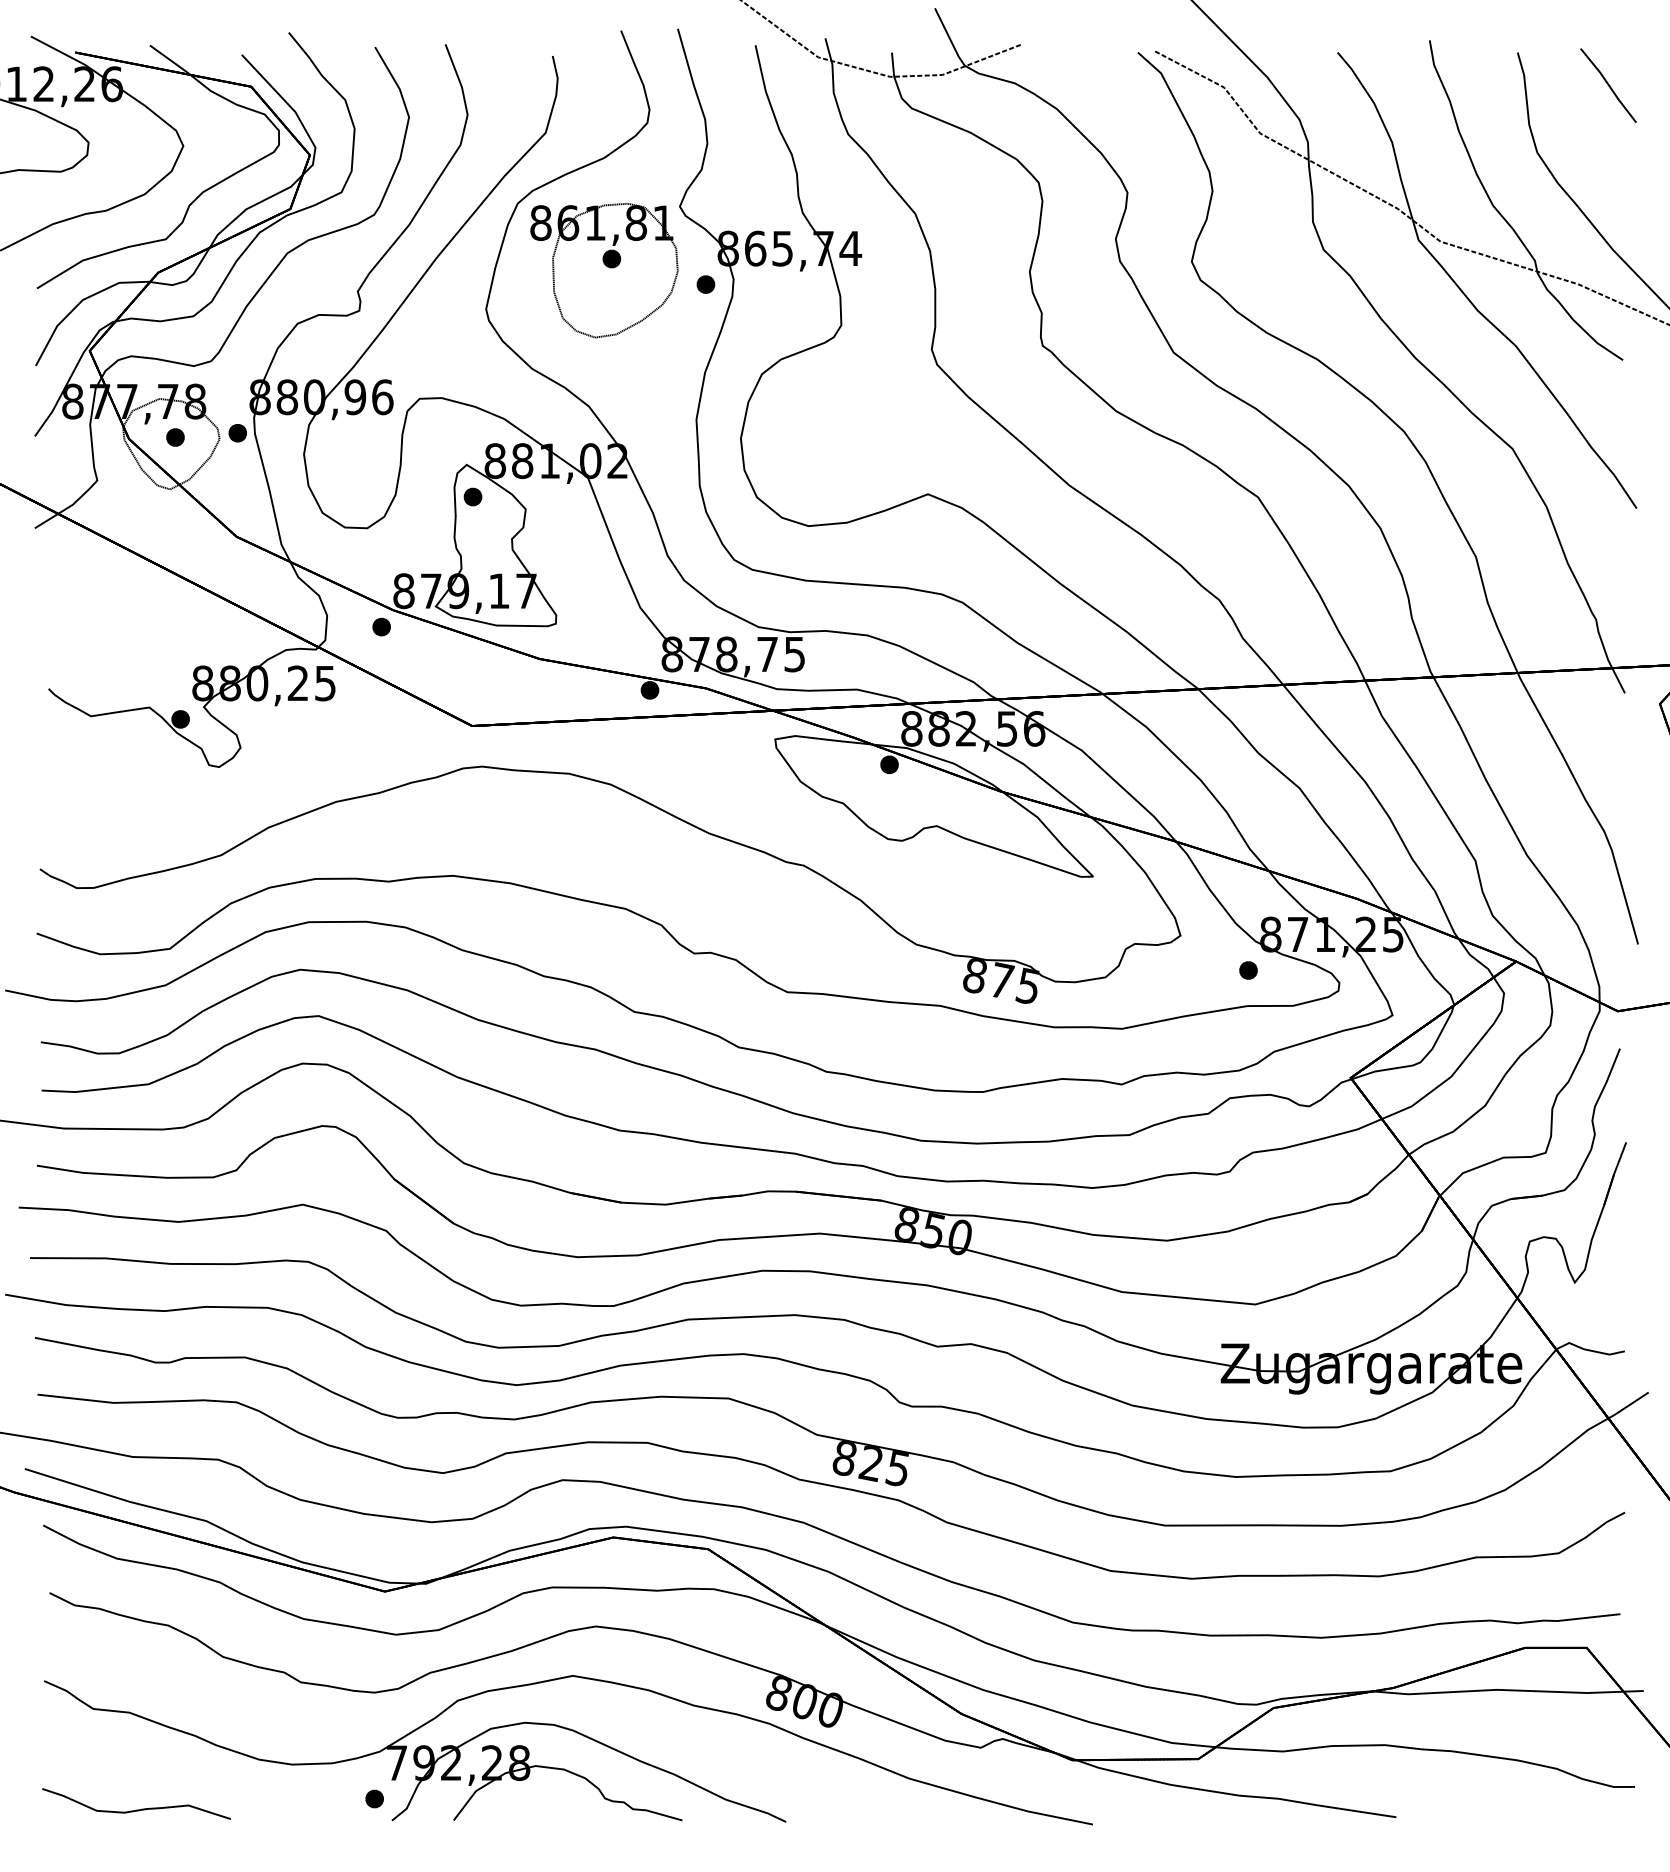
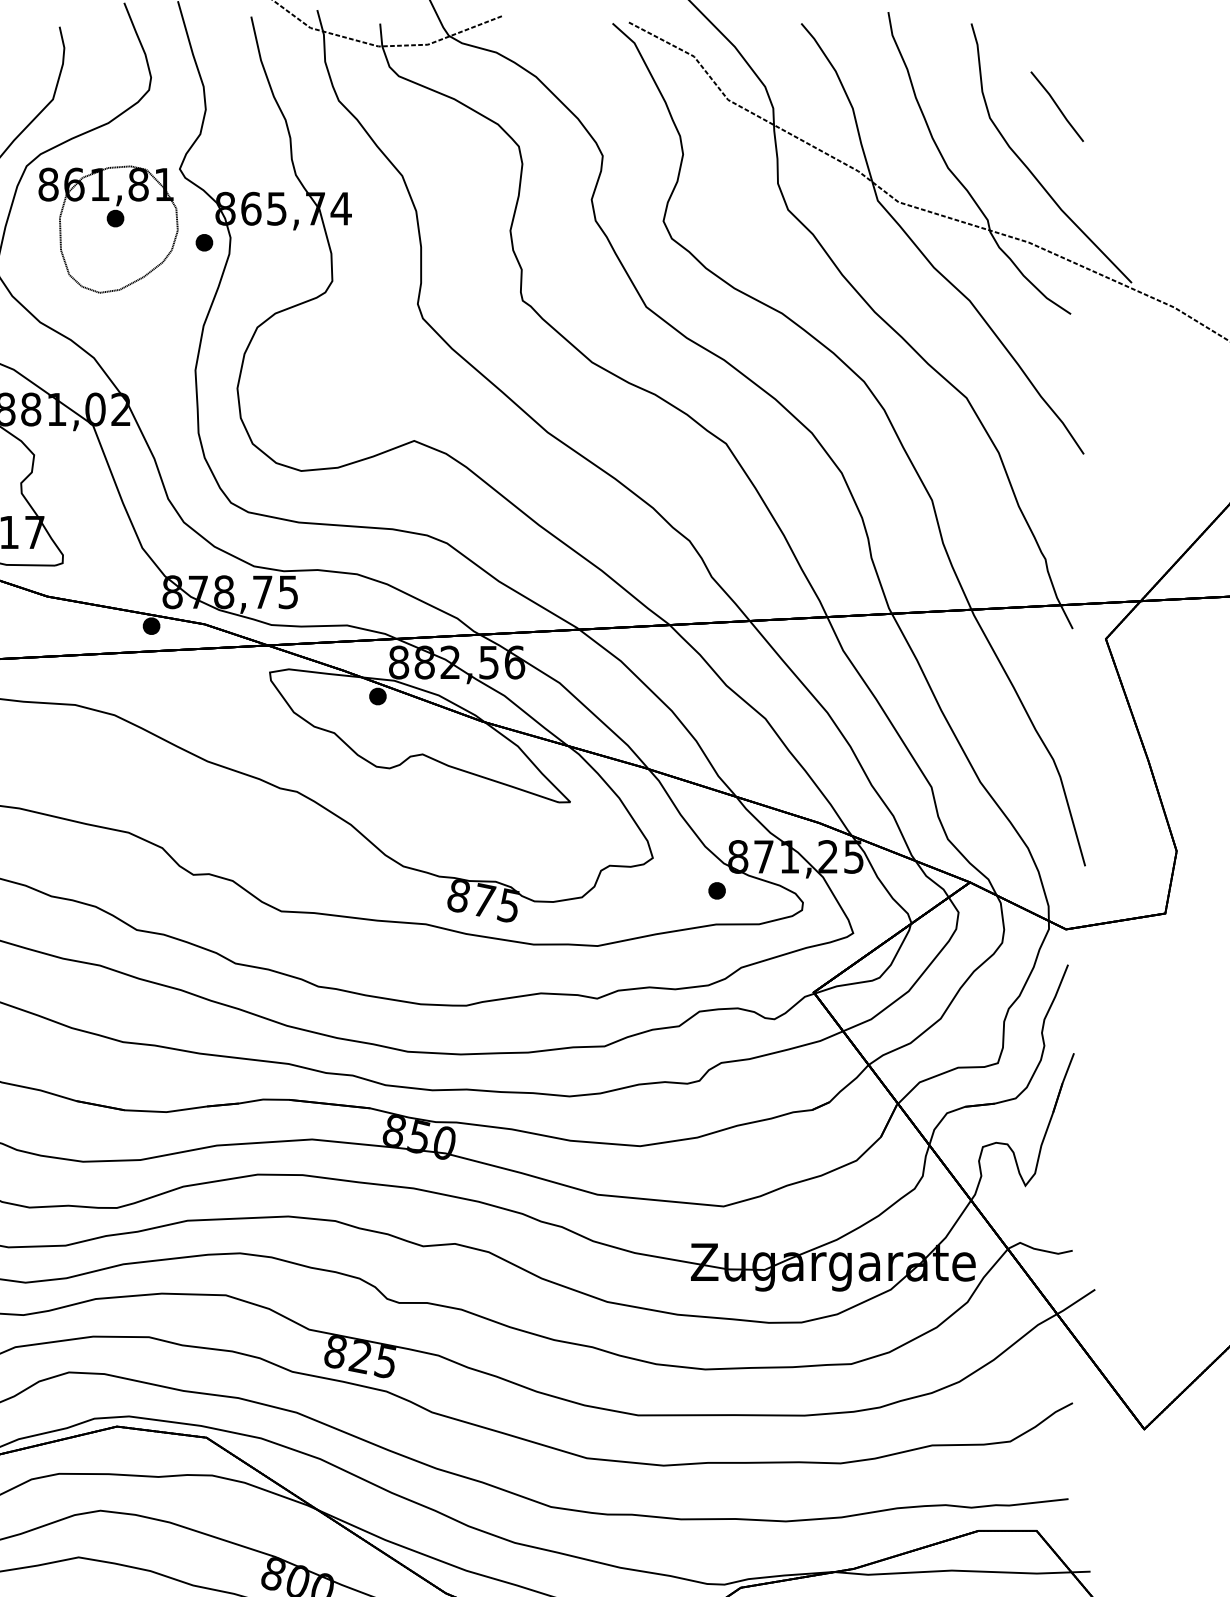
line: (1608, 85) -> (1057, 106), moved

